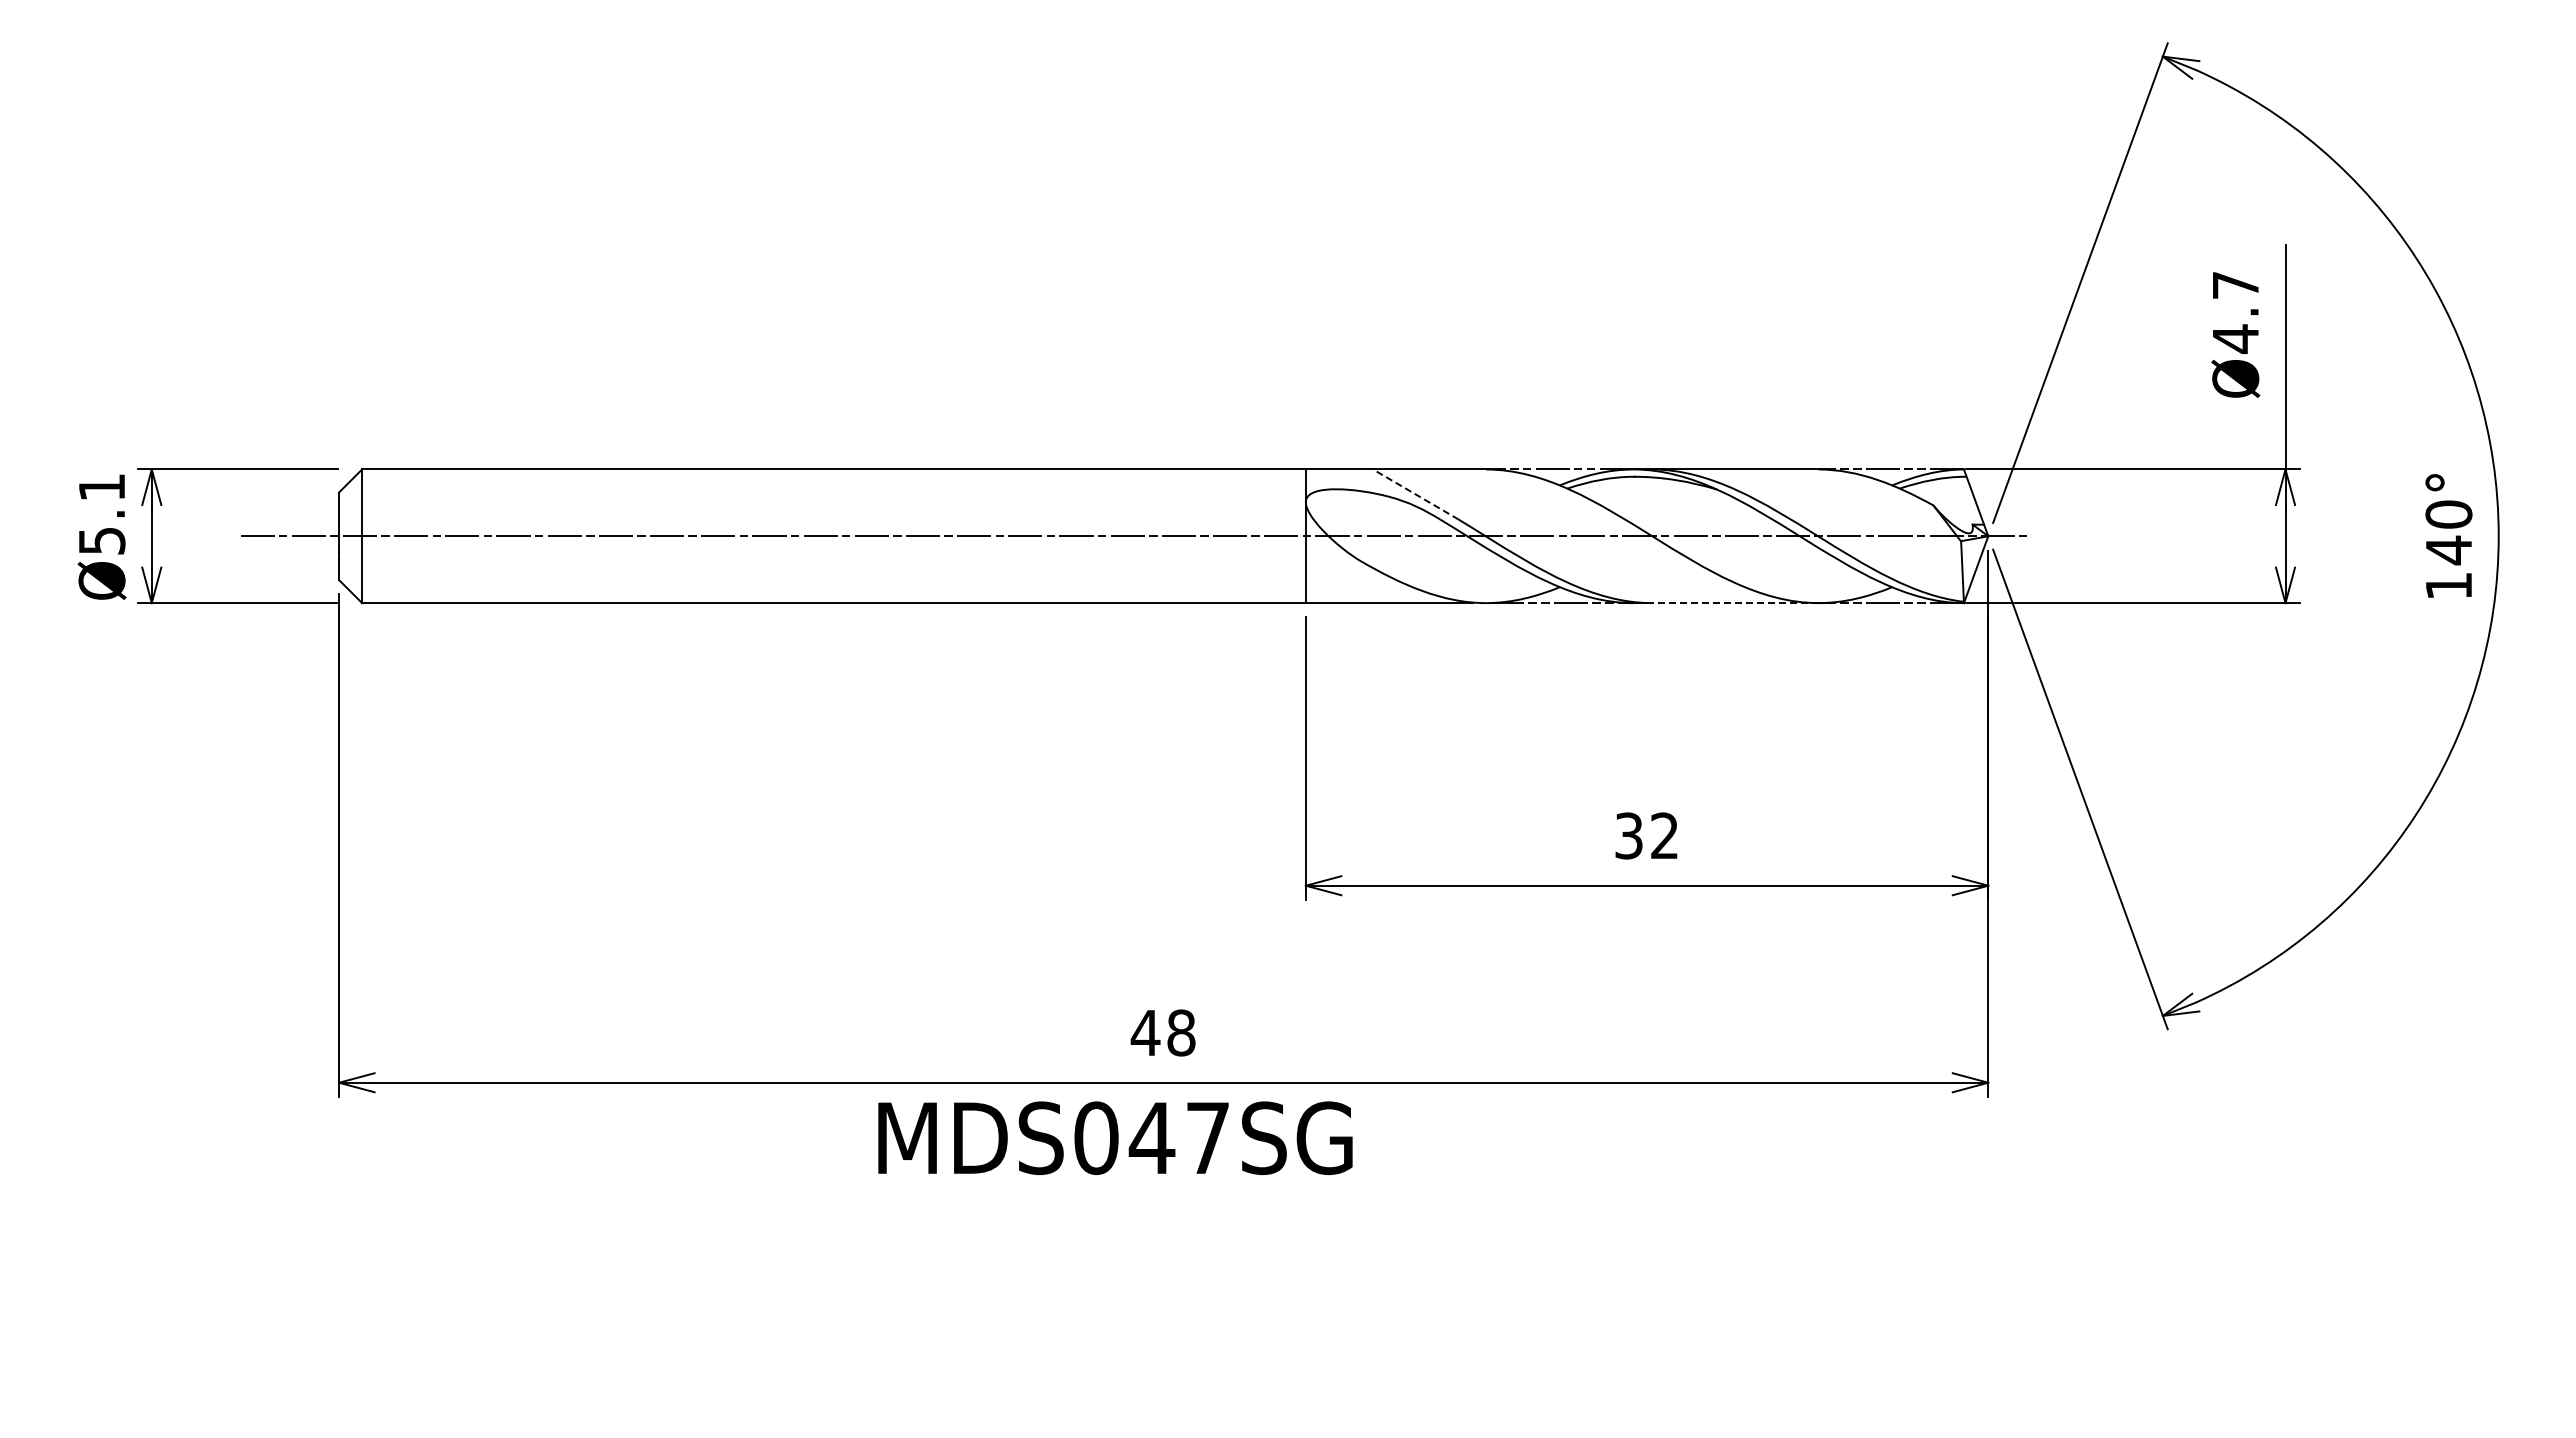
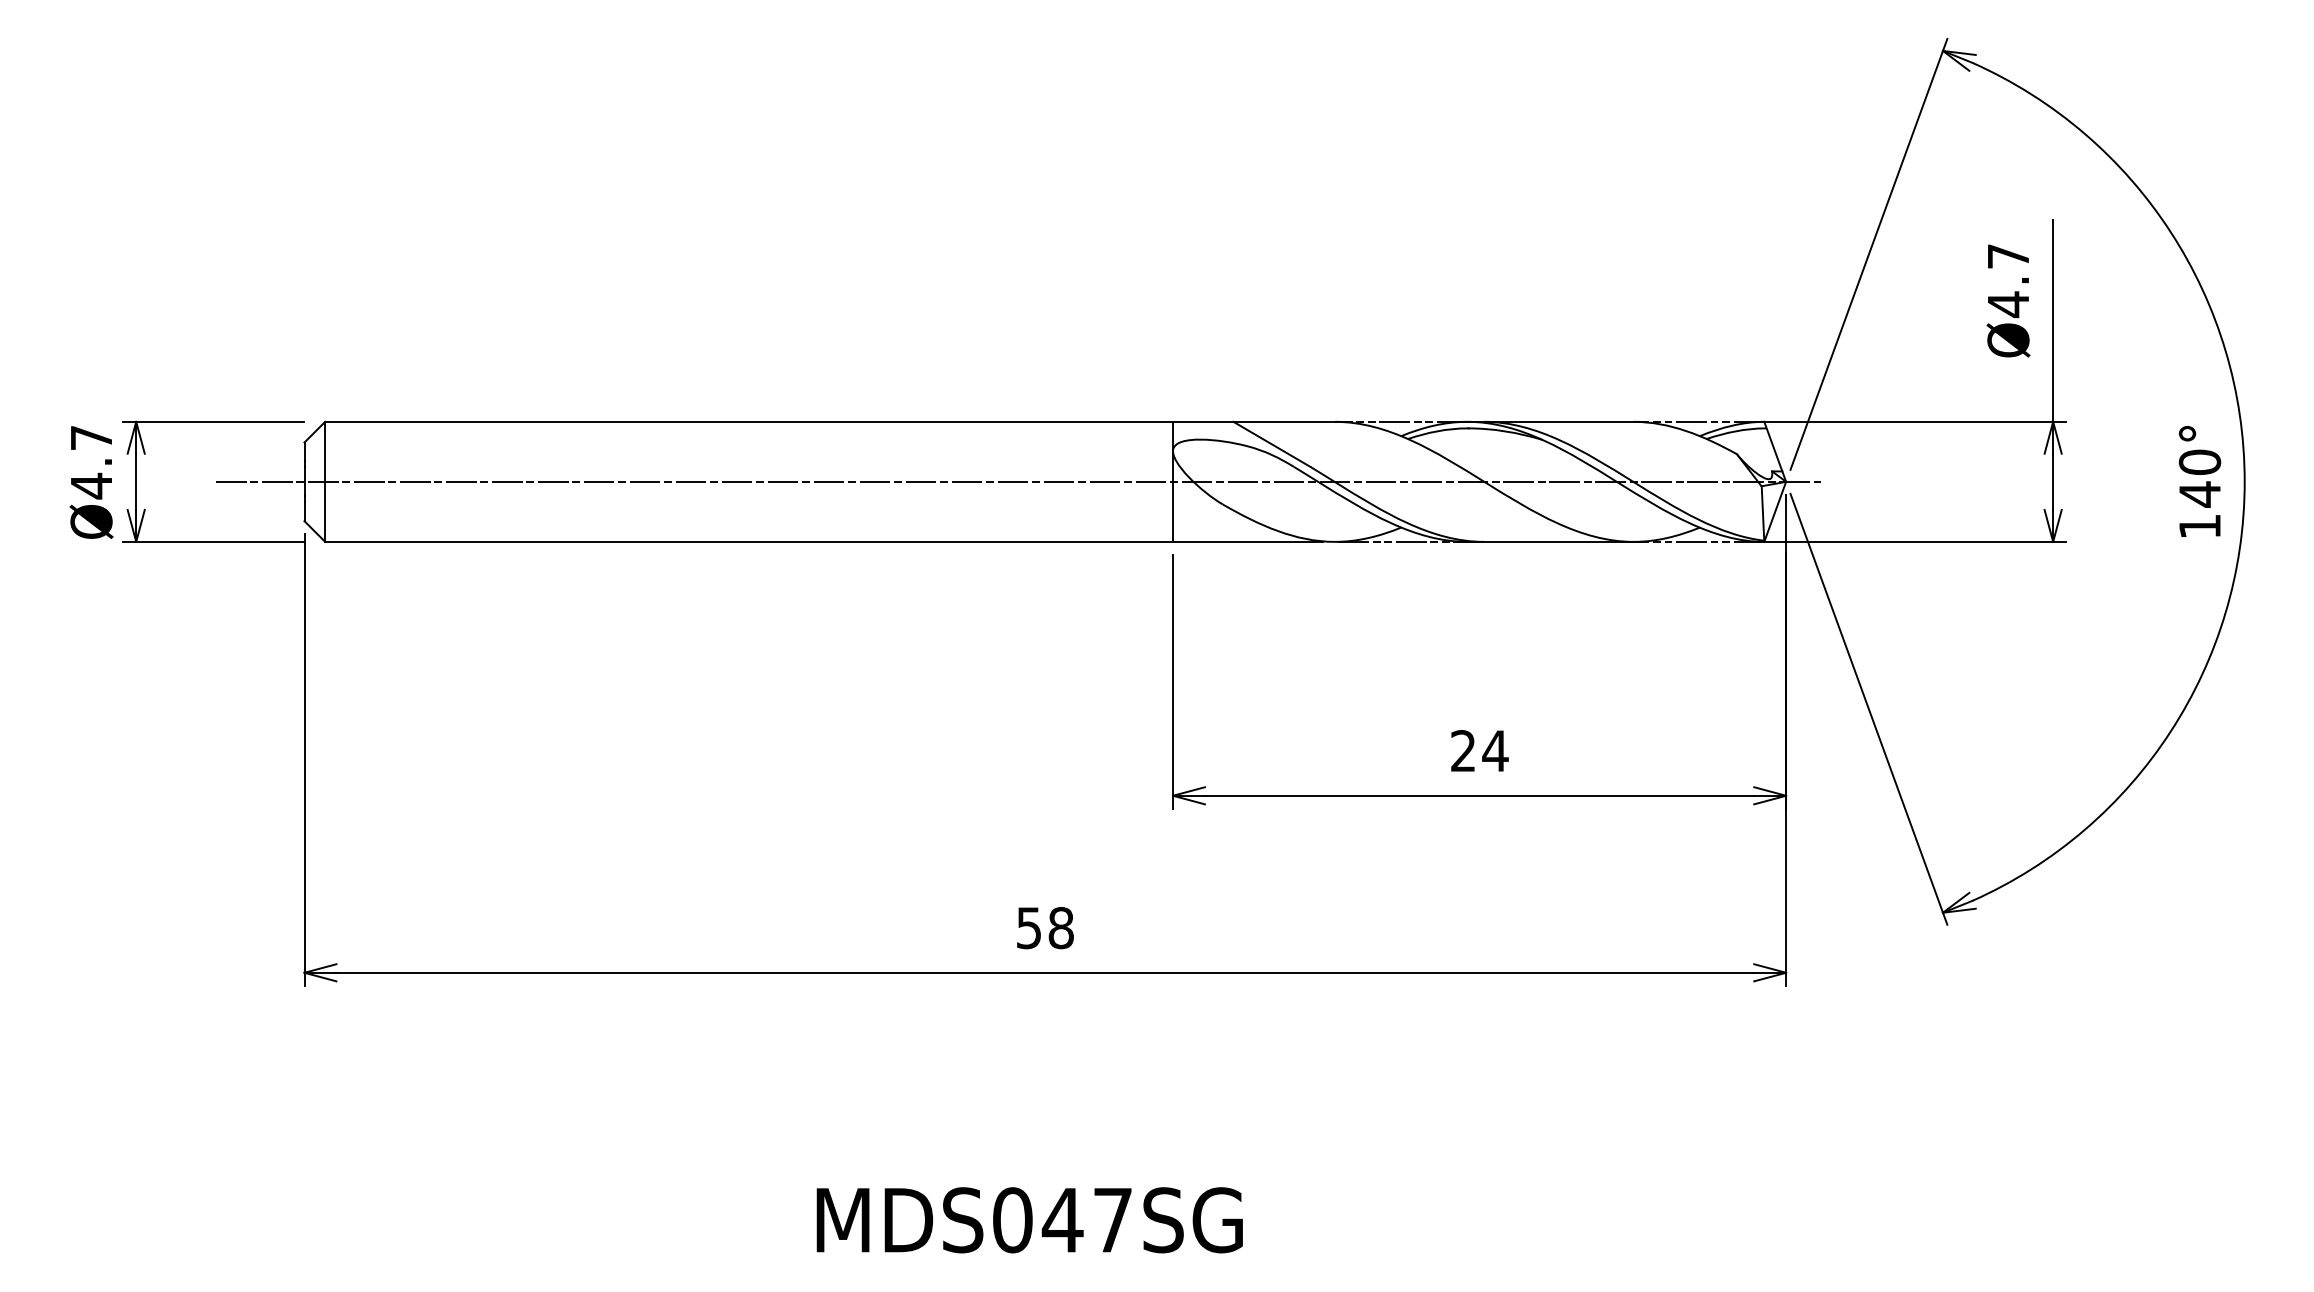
line: (1415, 494) -> (1271, 444), dashed -> solid
text: (102, 514) -> (91, 462), Ø5.1 -> Ø4.7
line: (1725, 603) -> (1550, 542), dashed -> solid
text: (1647, 835) -> (1479, 750), 32 -> 24
text: (1145, 1033) -> (1028, 928), 48 -> 58
text: (1115, 1138) -> (1029, 1220), moved

